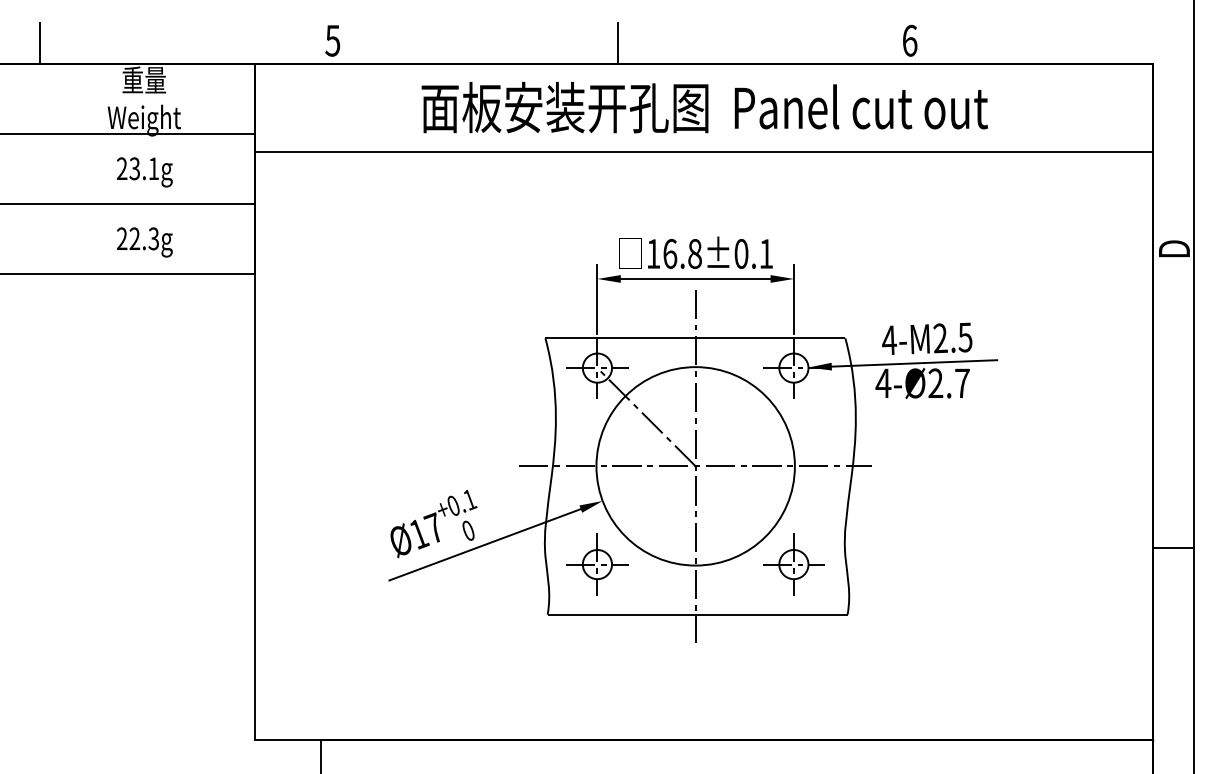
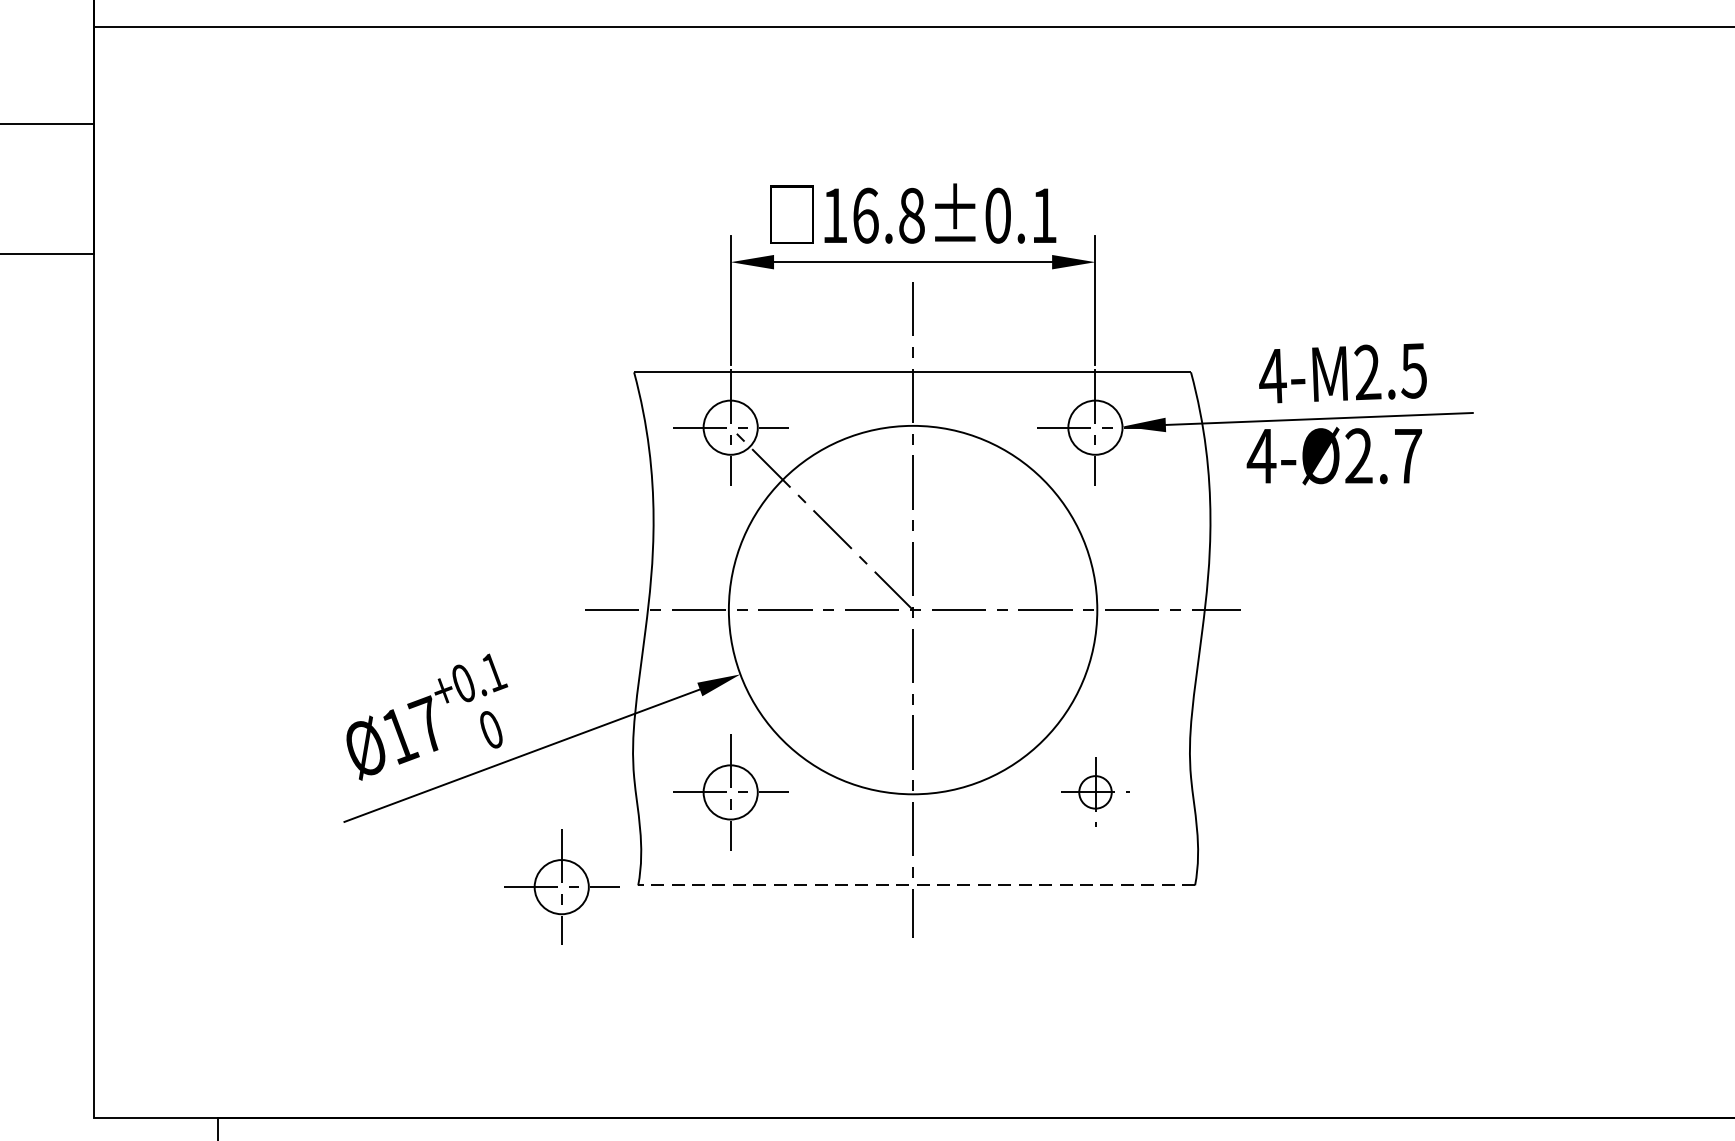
part: (793, 564) -> (1094, 792), size x0.6
line: (697, 614) -> (916, 885), solid -> dashed
part: (506, 615) -> (561, 886), added

